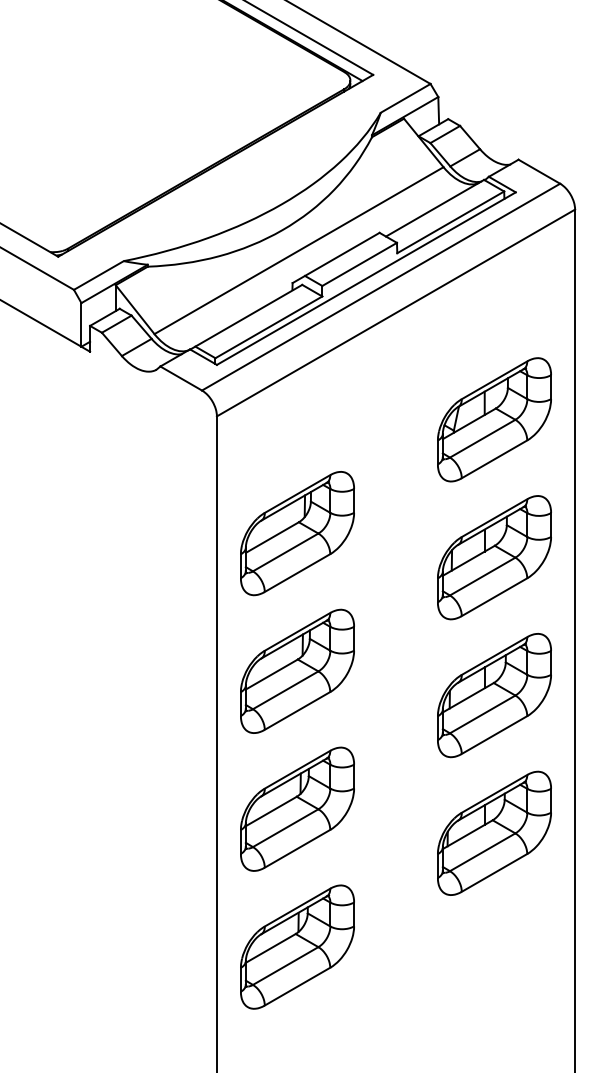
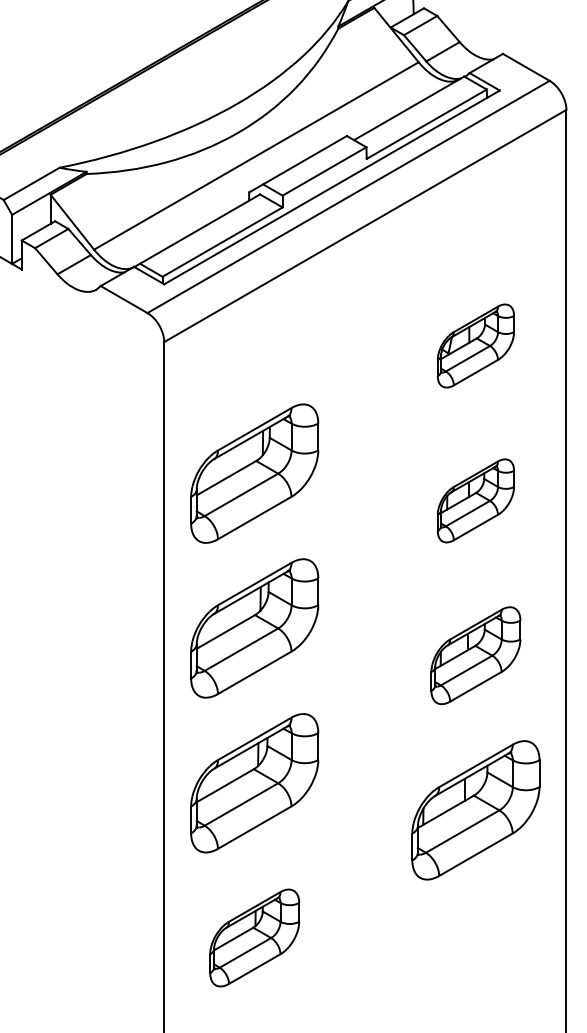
part: (494, 419) -> (475, 345), size x0.6
part: (494, 557) -> (475, 500), size x0.6
part: (494, 695) -> (475, 655), size x0.7
part: (297, 946) -> (254, 937), size x0.7

